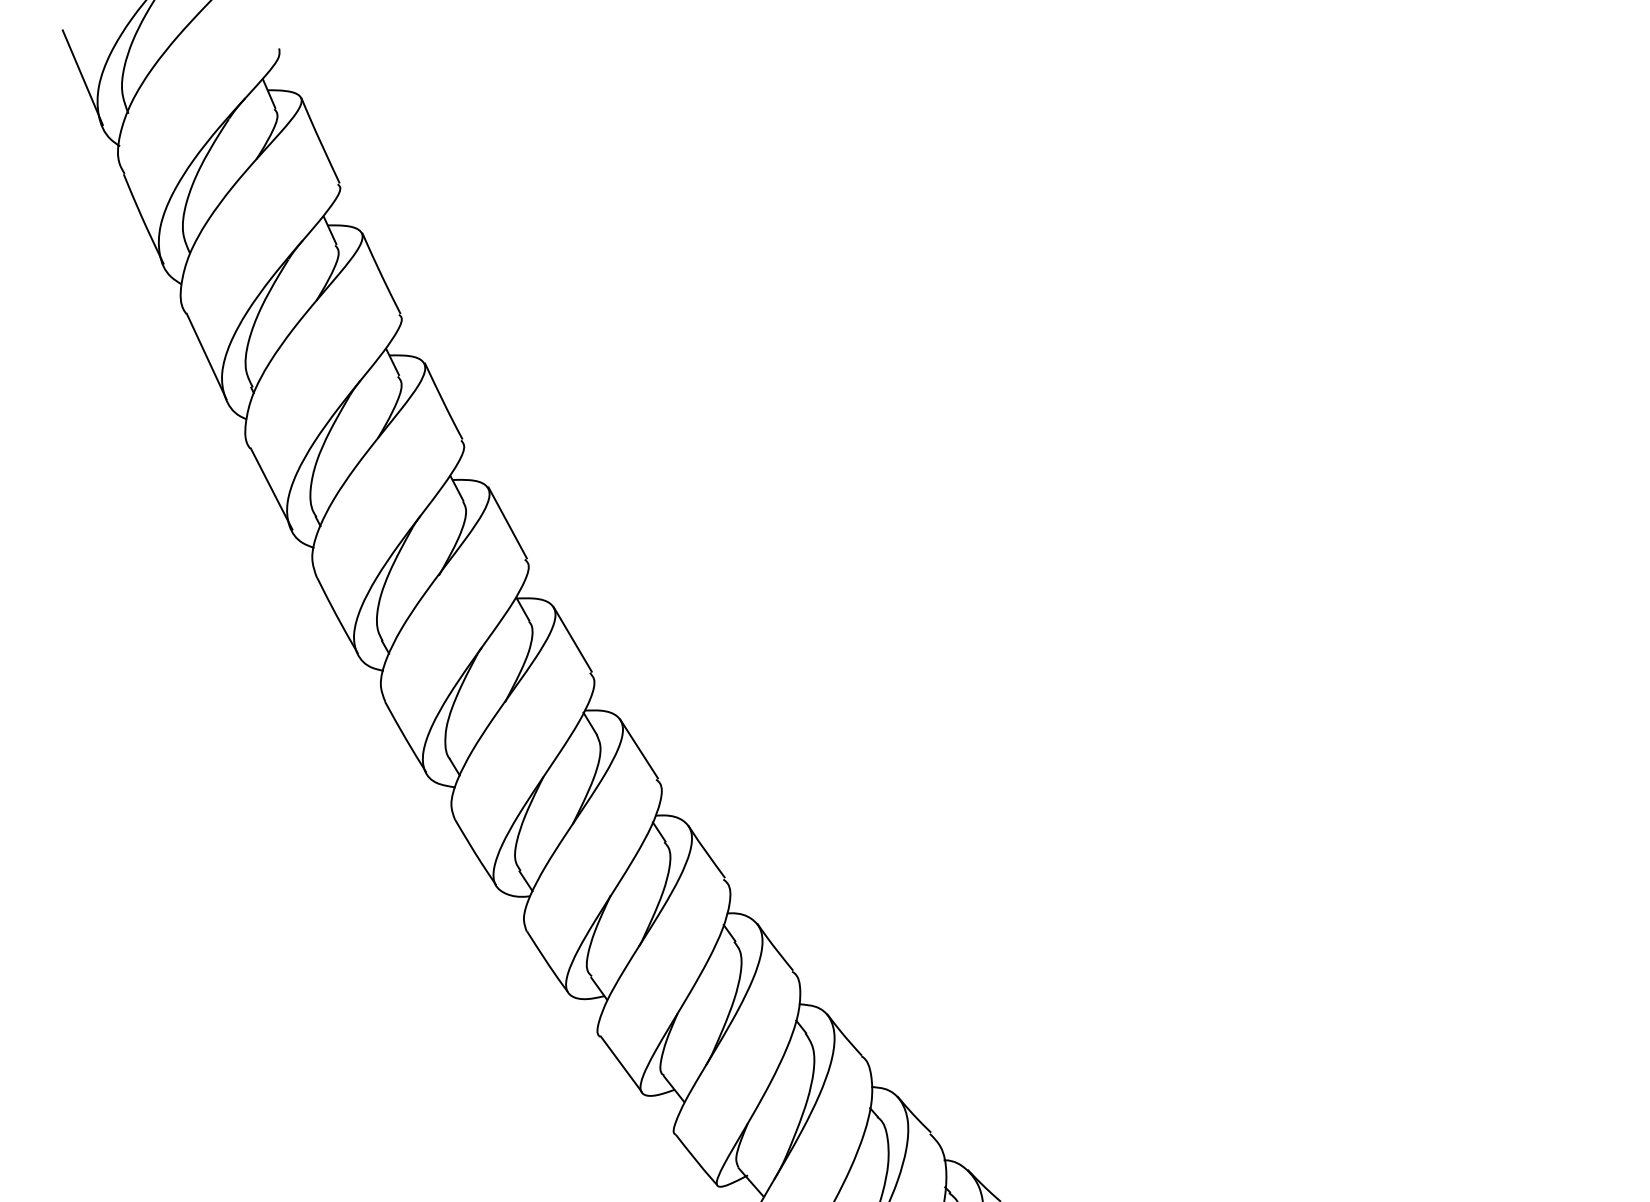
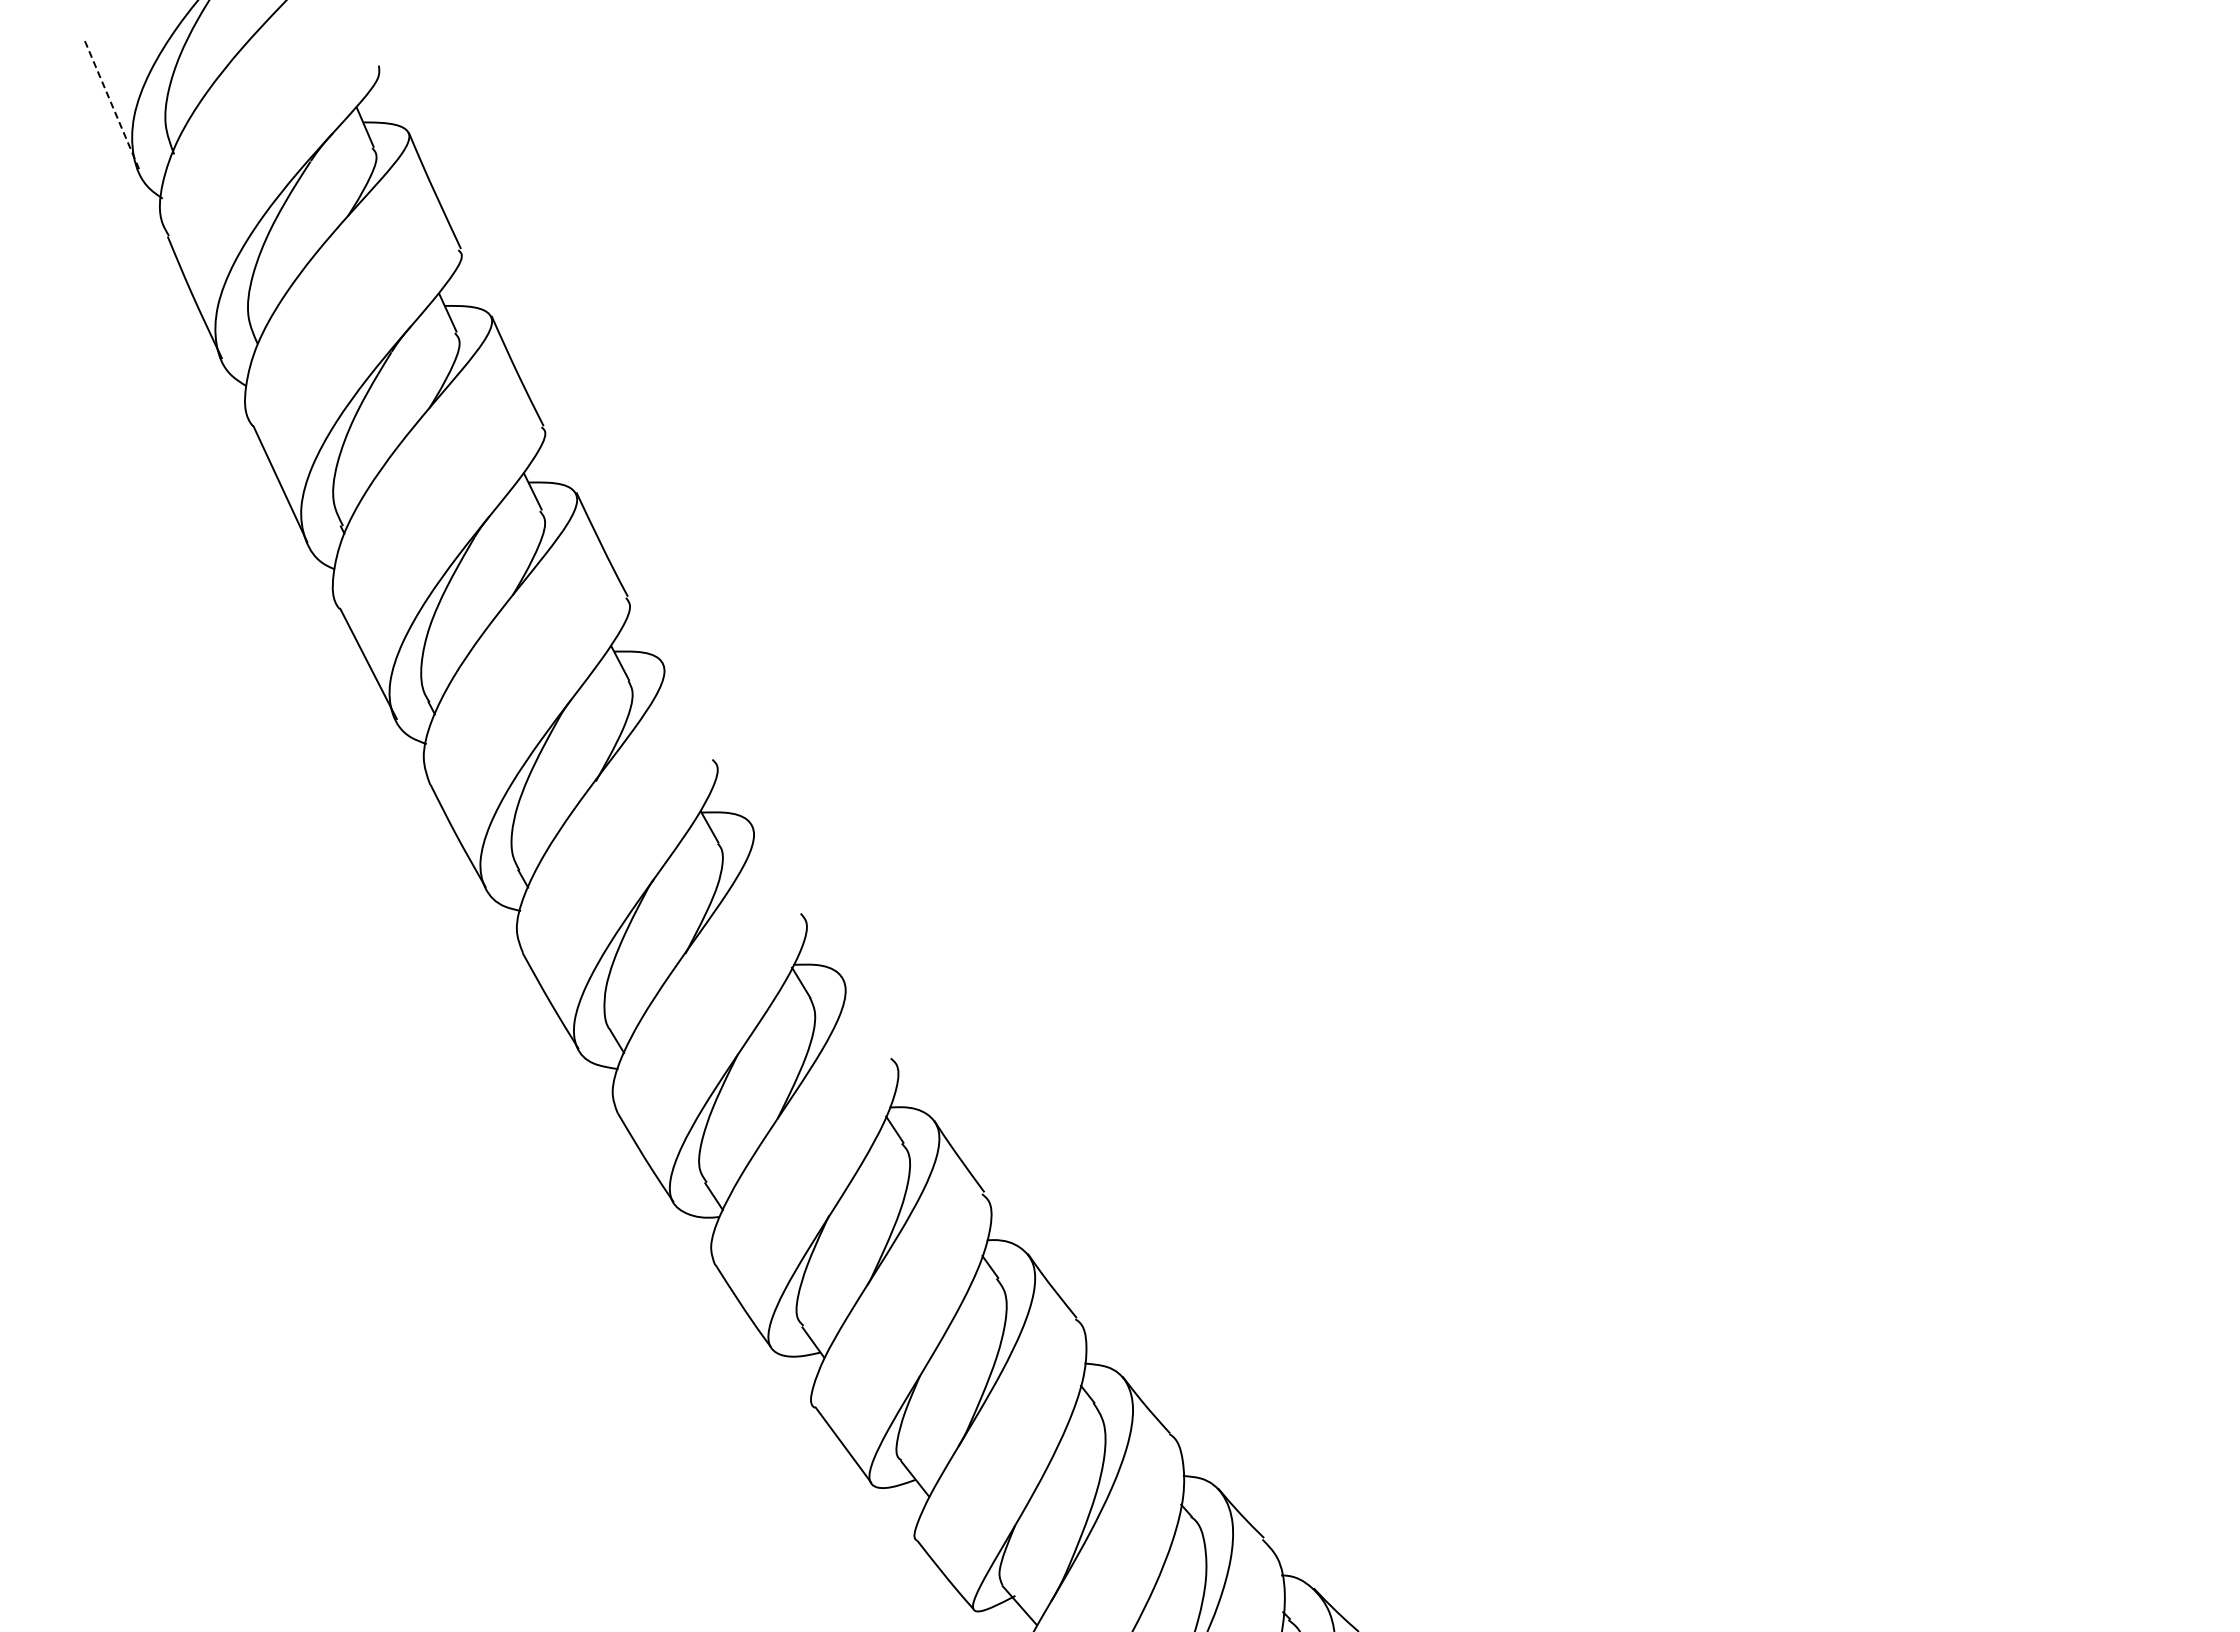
line: (83, 77) -> (112, 105), solid -> dashed
line: (507, 522) -> (689, 709), removed
line: (572, 638) -> (777, 867), removed
line: (639, 748) -> (867, 1016), removed

